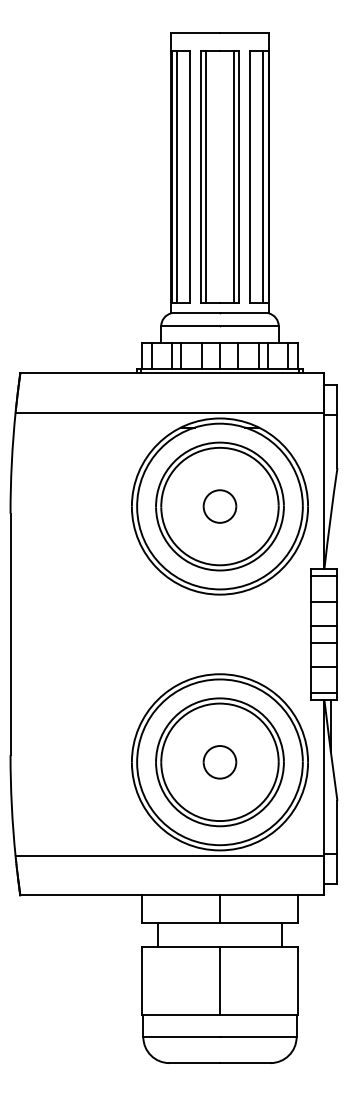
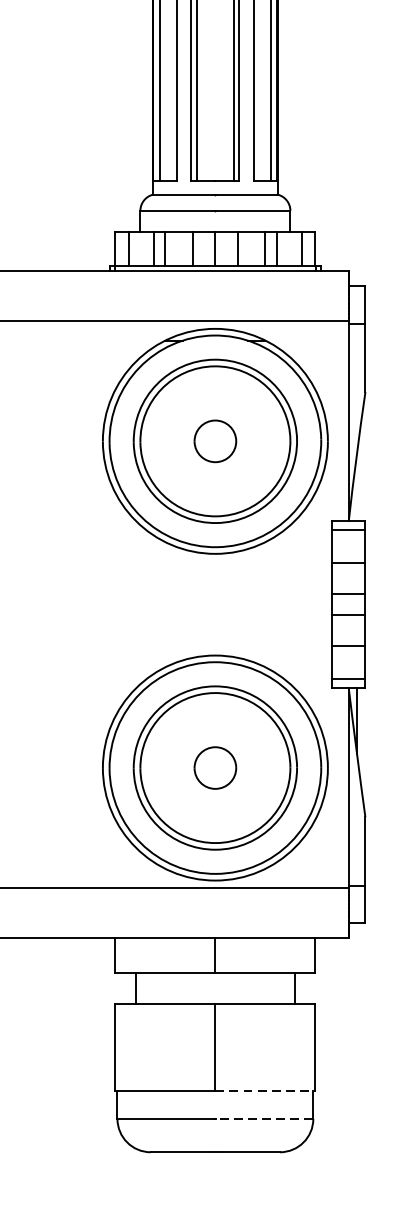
line: (259, 1015) -> (265, 1091), solid -> dashed
line: (258, 1037) -> (264, 1119), solid -> dashed

